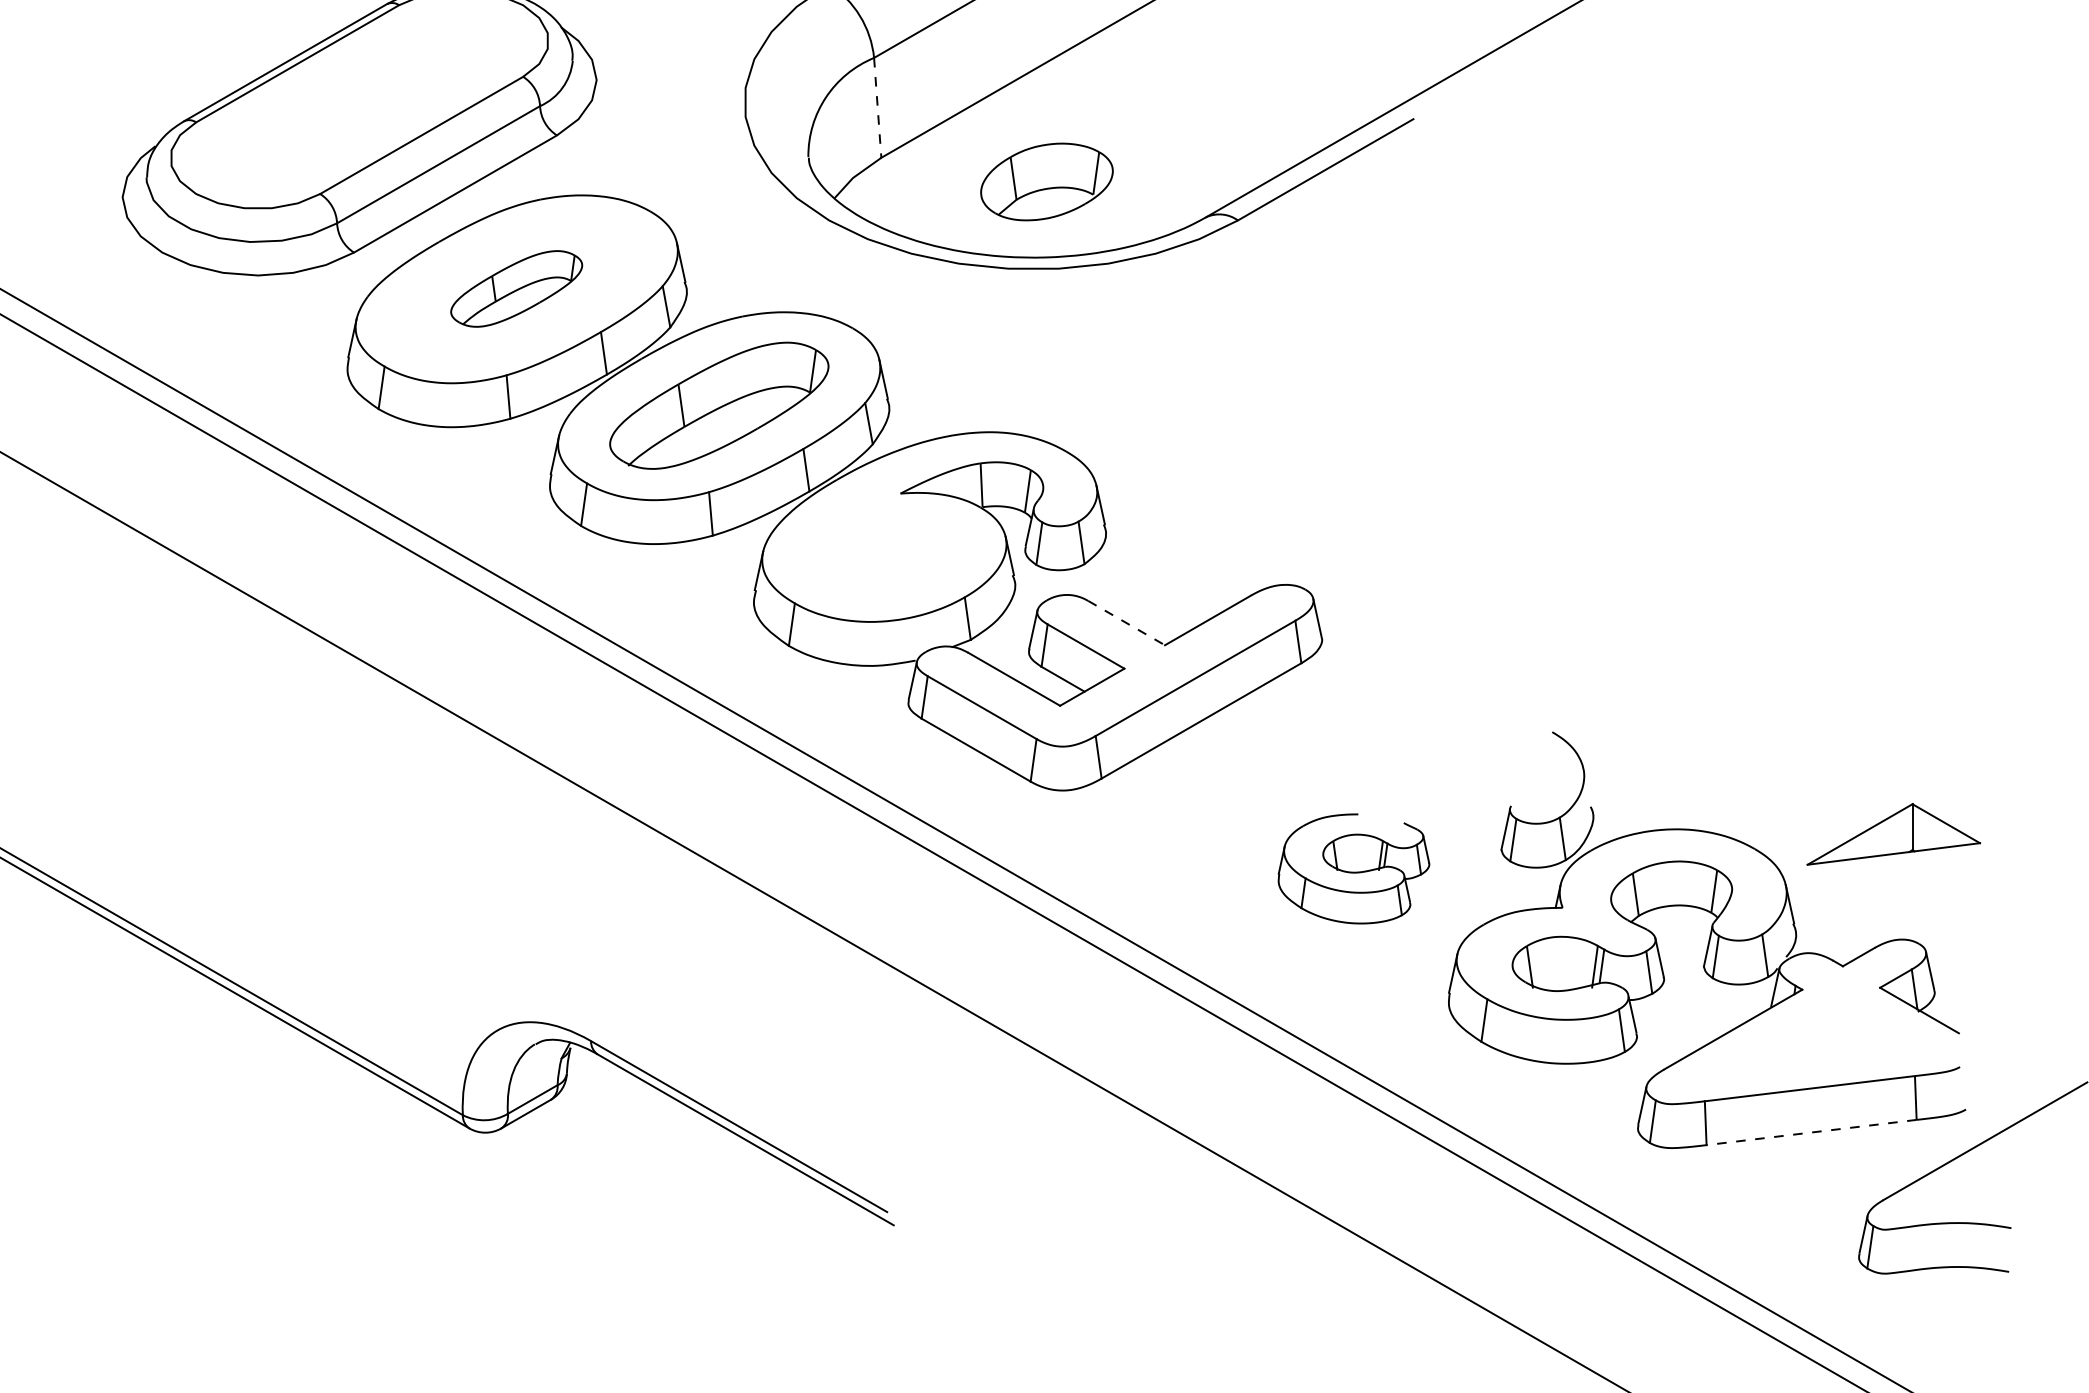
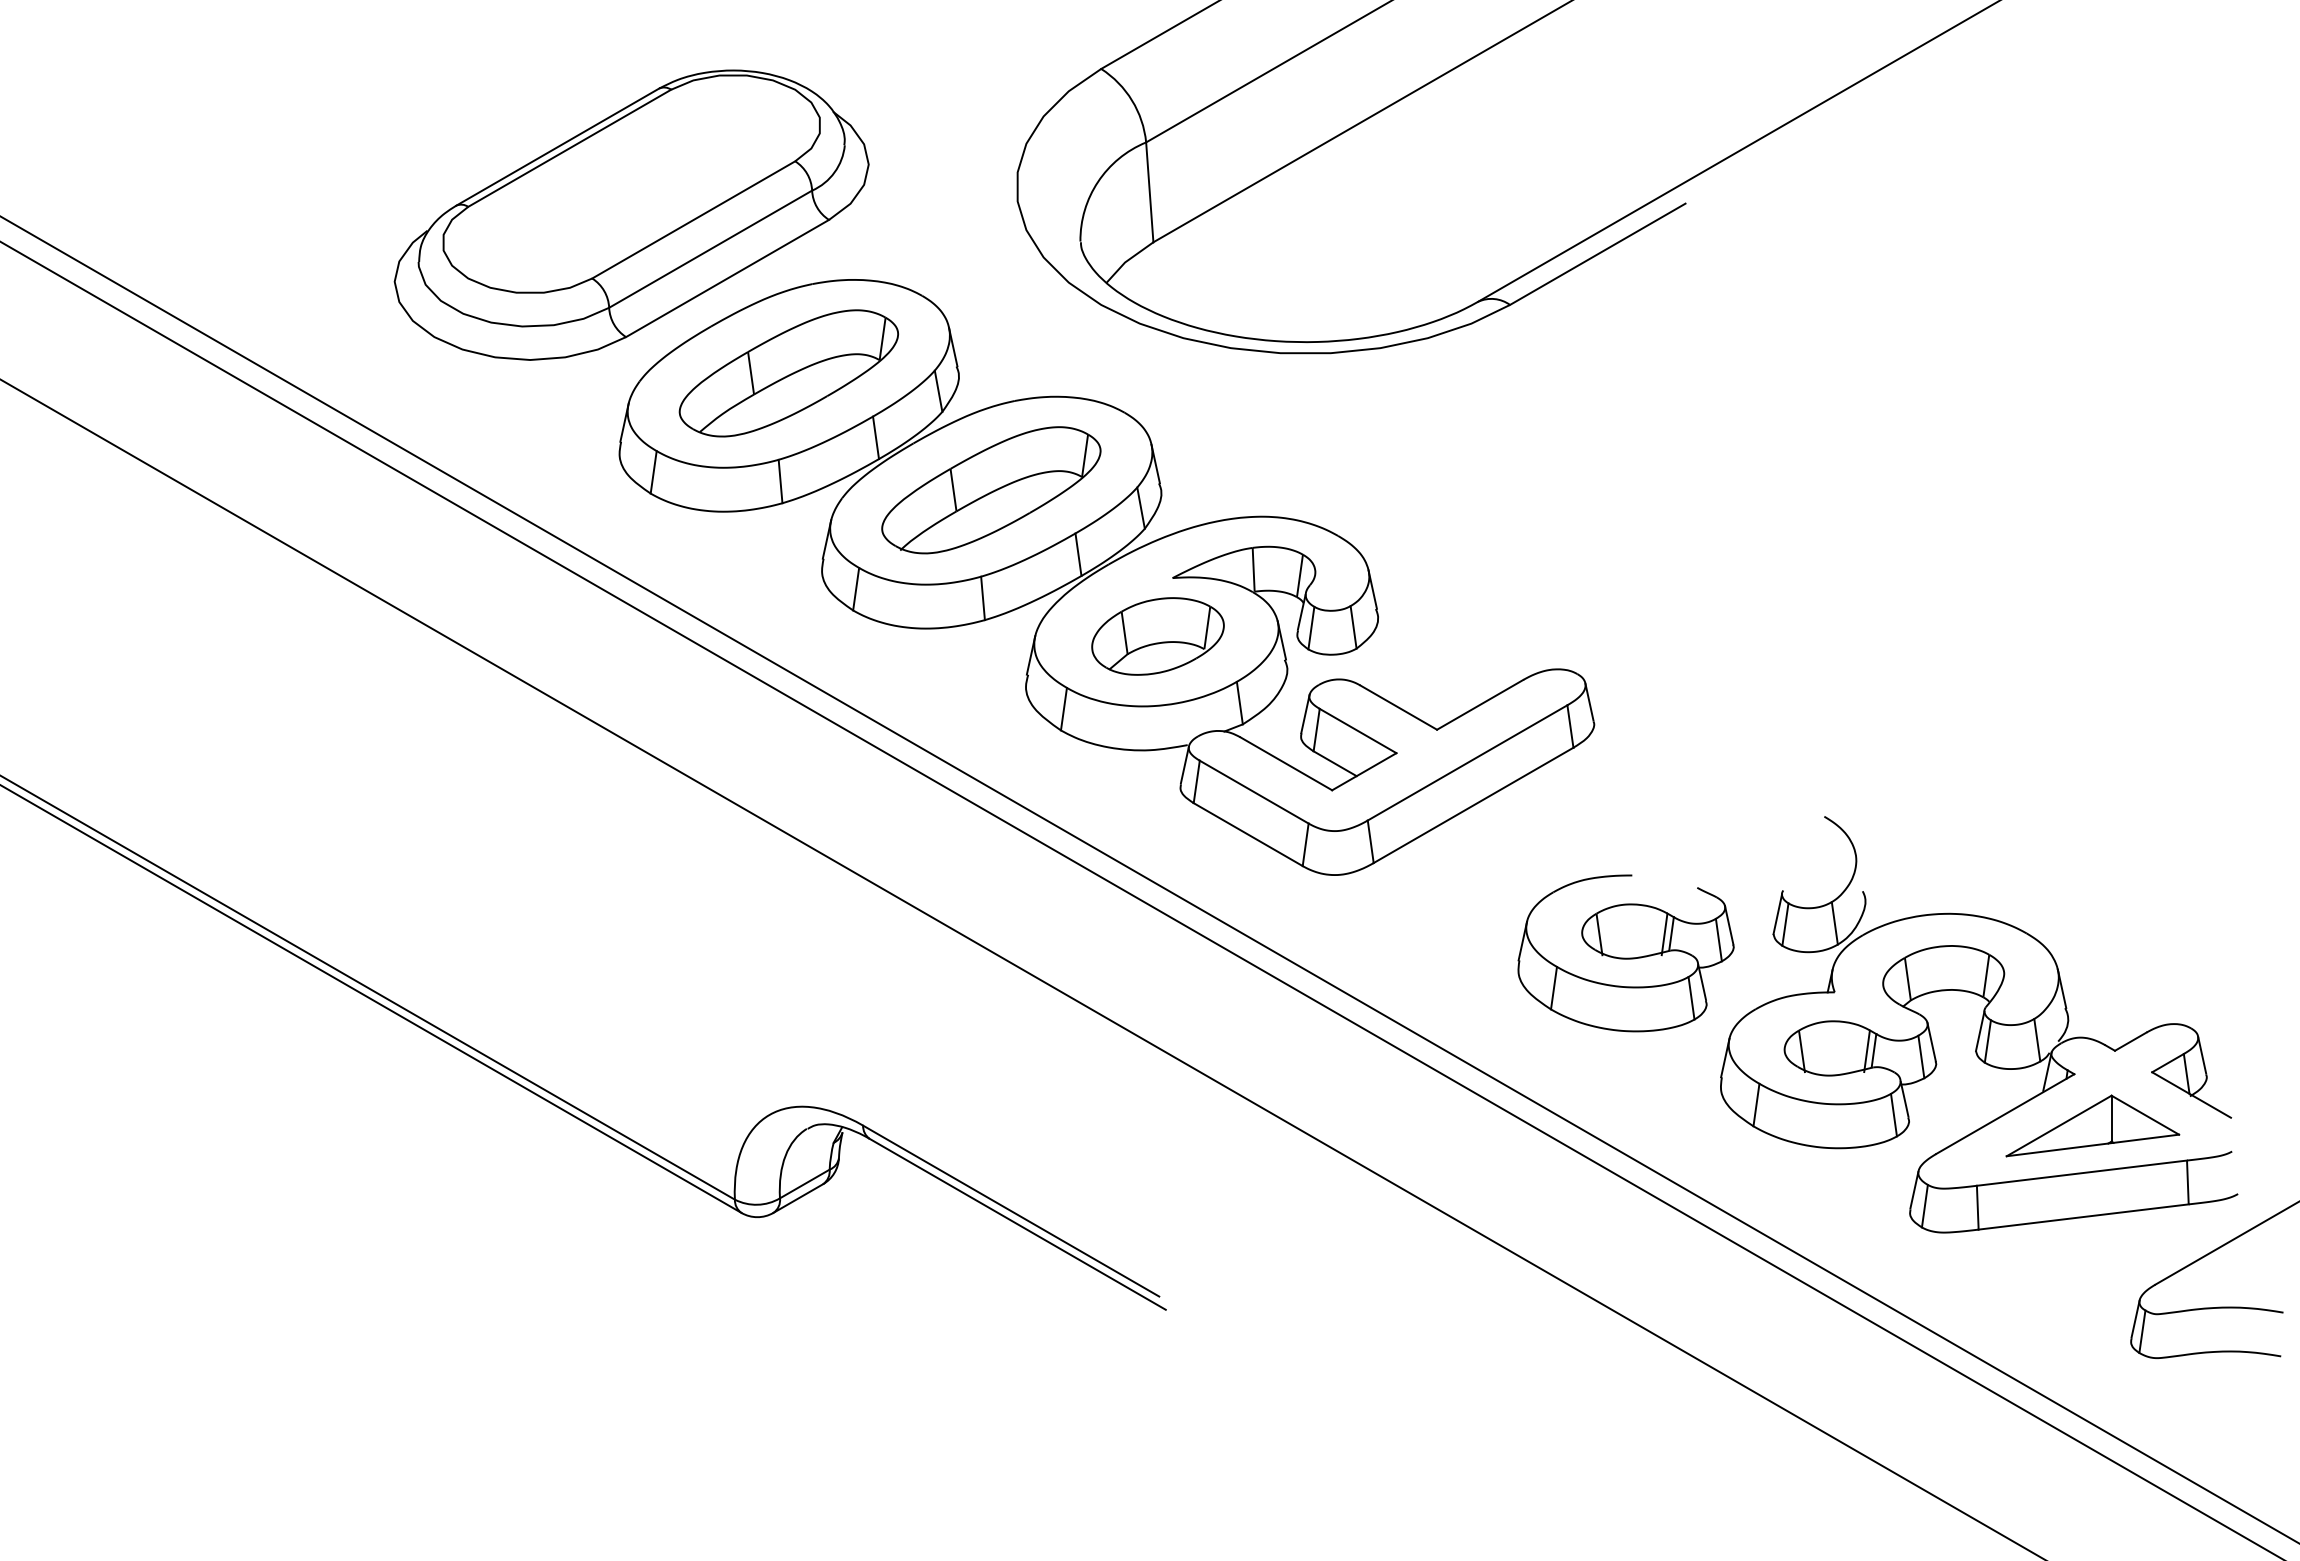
line: (877, 108) -> (1149, 192), dashed -> solid
part: (1046, 182) -> (1157, 636), moved
part: (516, 289) -> (788, 373), size x1.67
line: (1127, 623) -> (1399, 707), dashed -> solid
part: (1893, 834) -> (2092, 1125), moved
part: (1353, 869) -> (1625, 953), size x1.43
line: (1811, 1133) -> (2083, 1217), dashed -> solid

